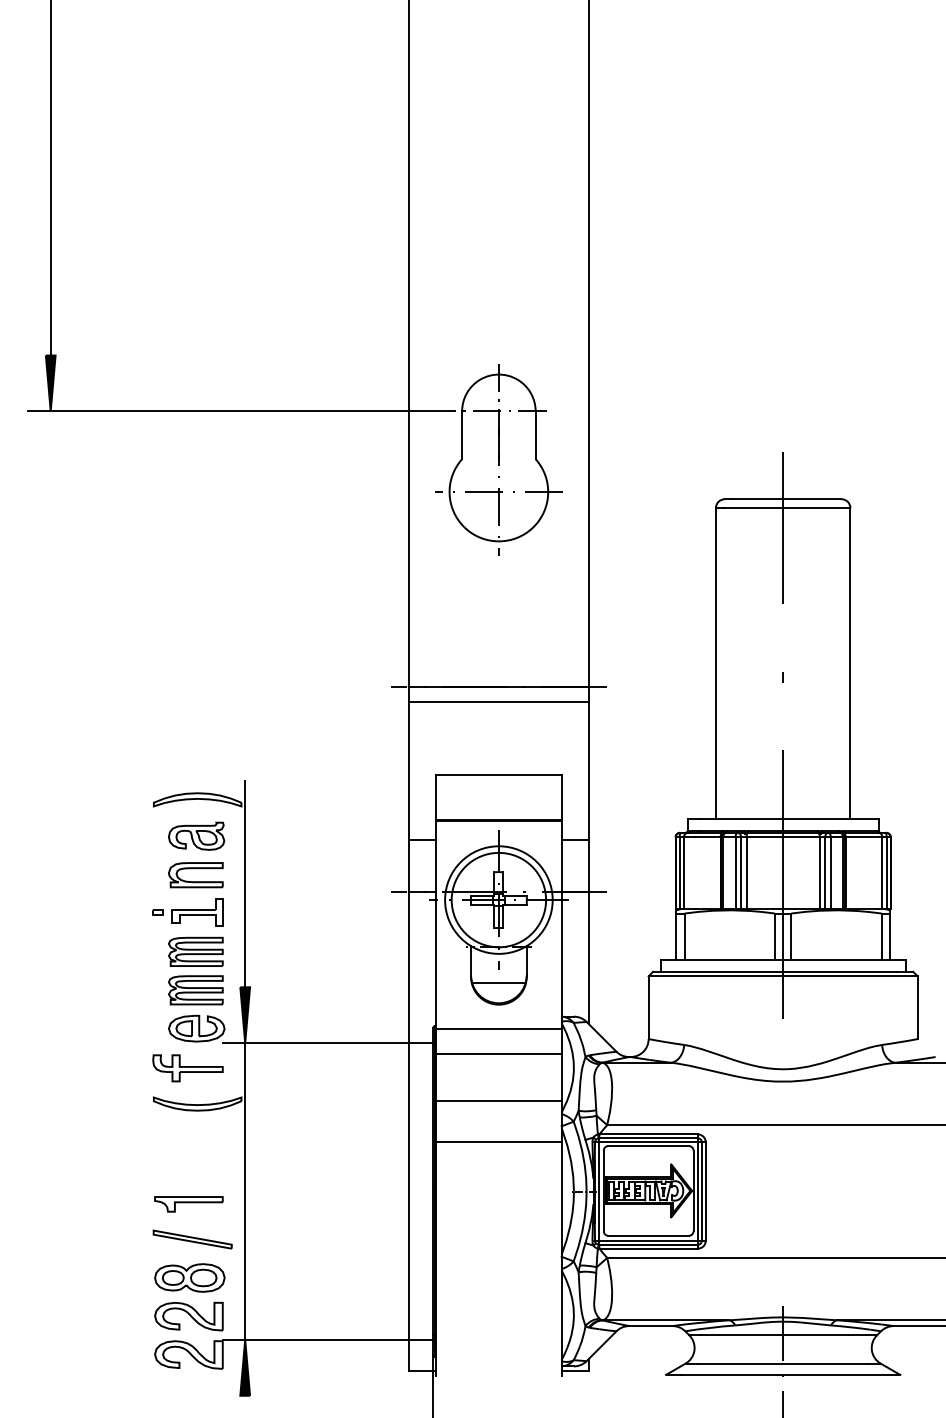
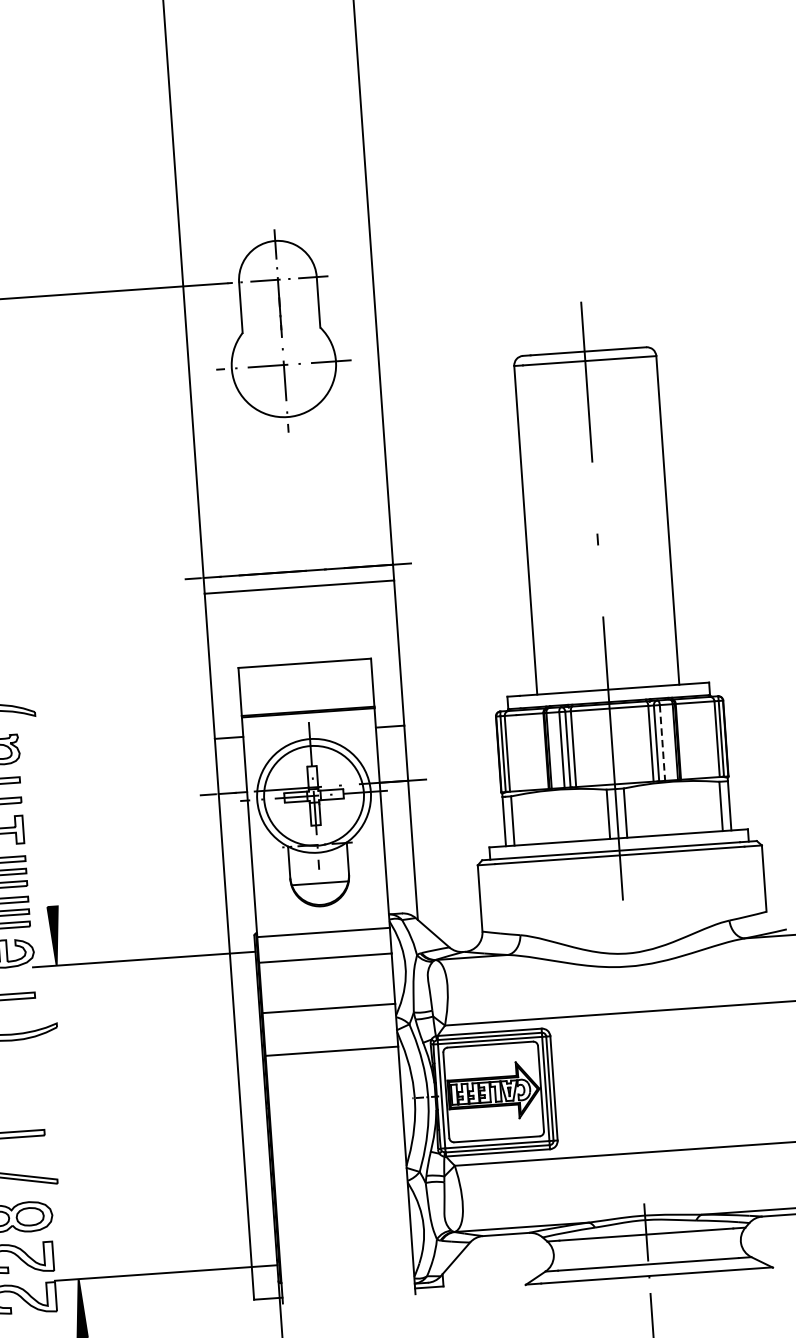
line: (830, 873) -> (662, 743), solid -> dashed
line: (245, 884) -> (45, 798), removed
line: (245, 1191) -> (67, 1122), removed

